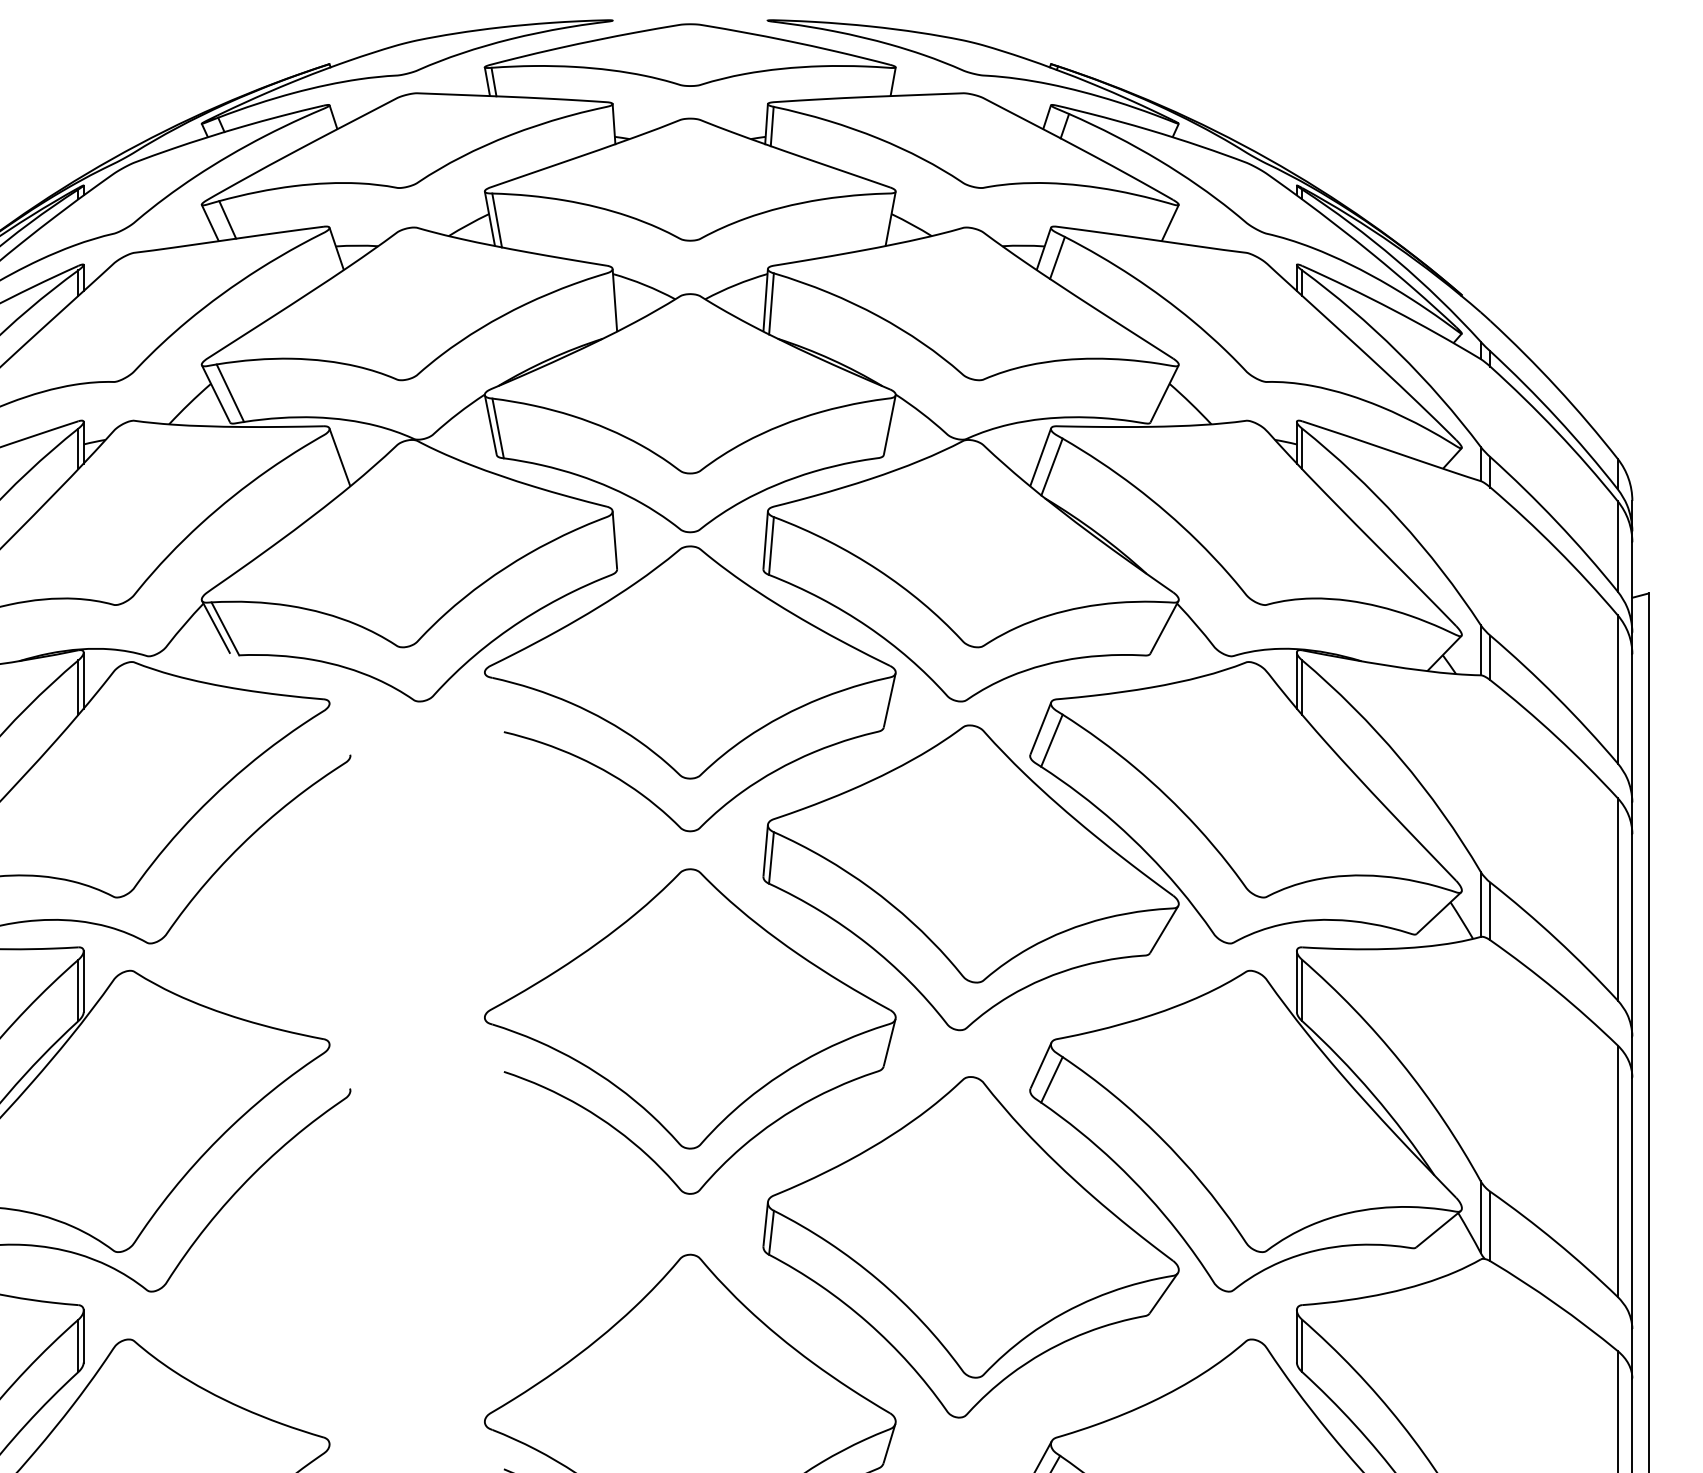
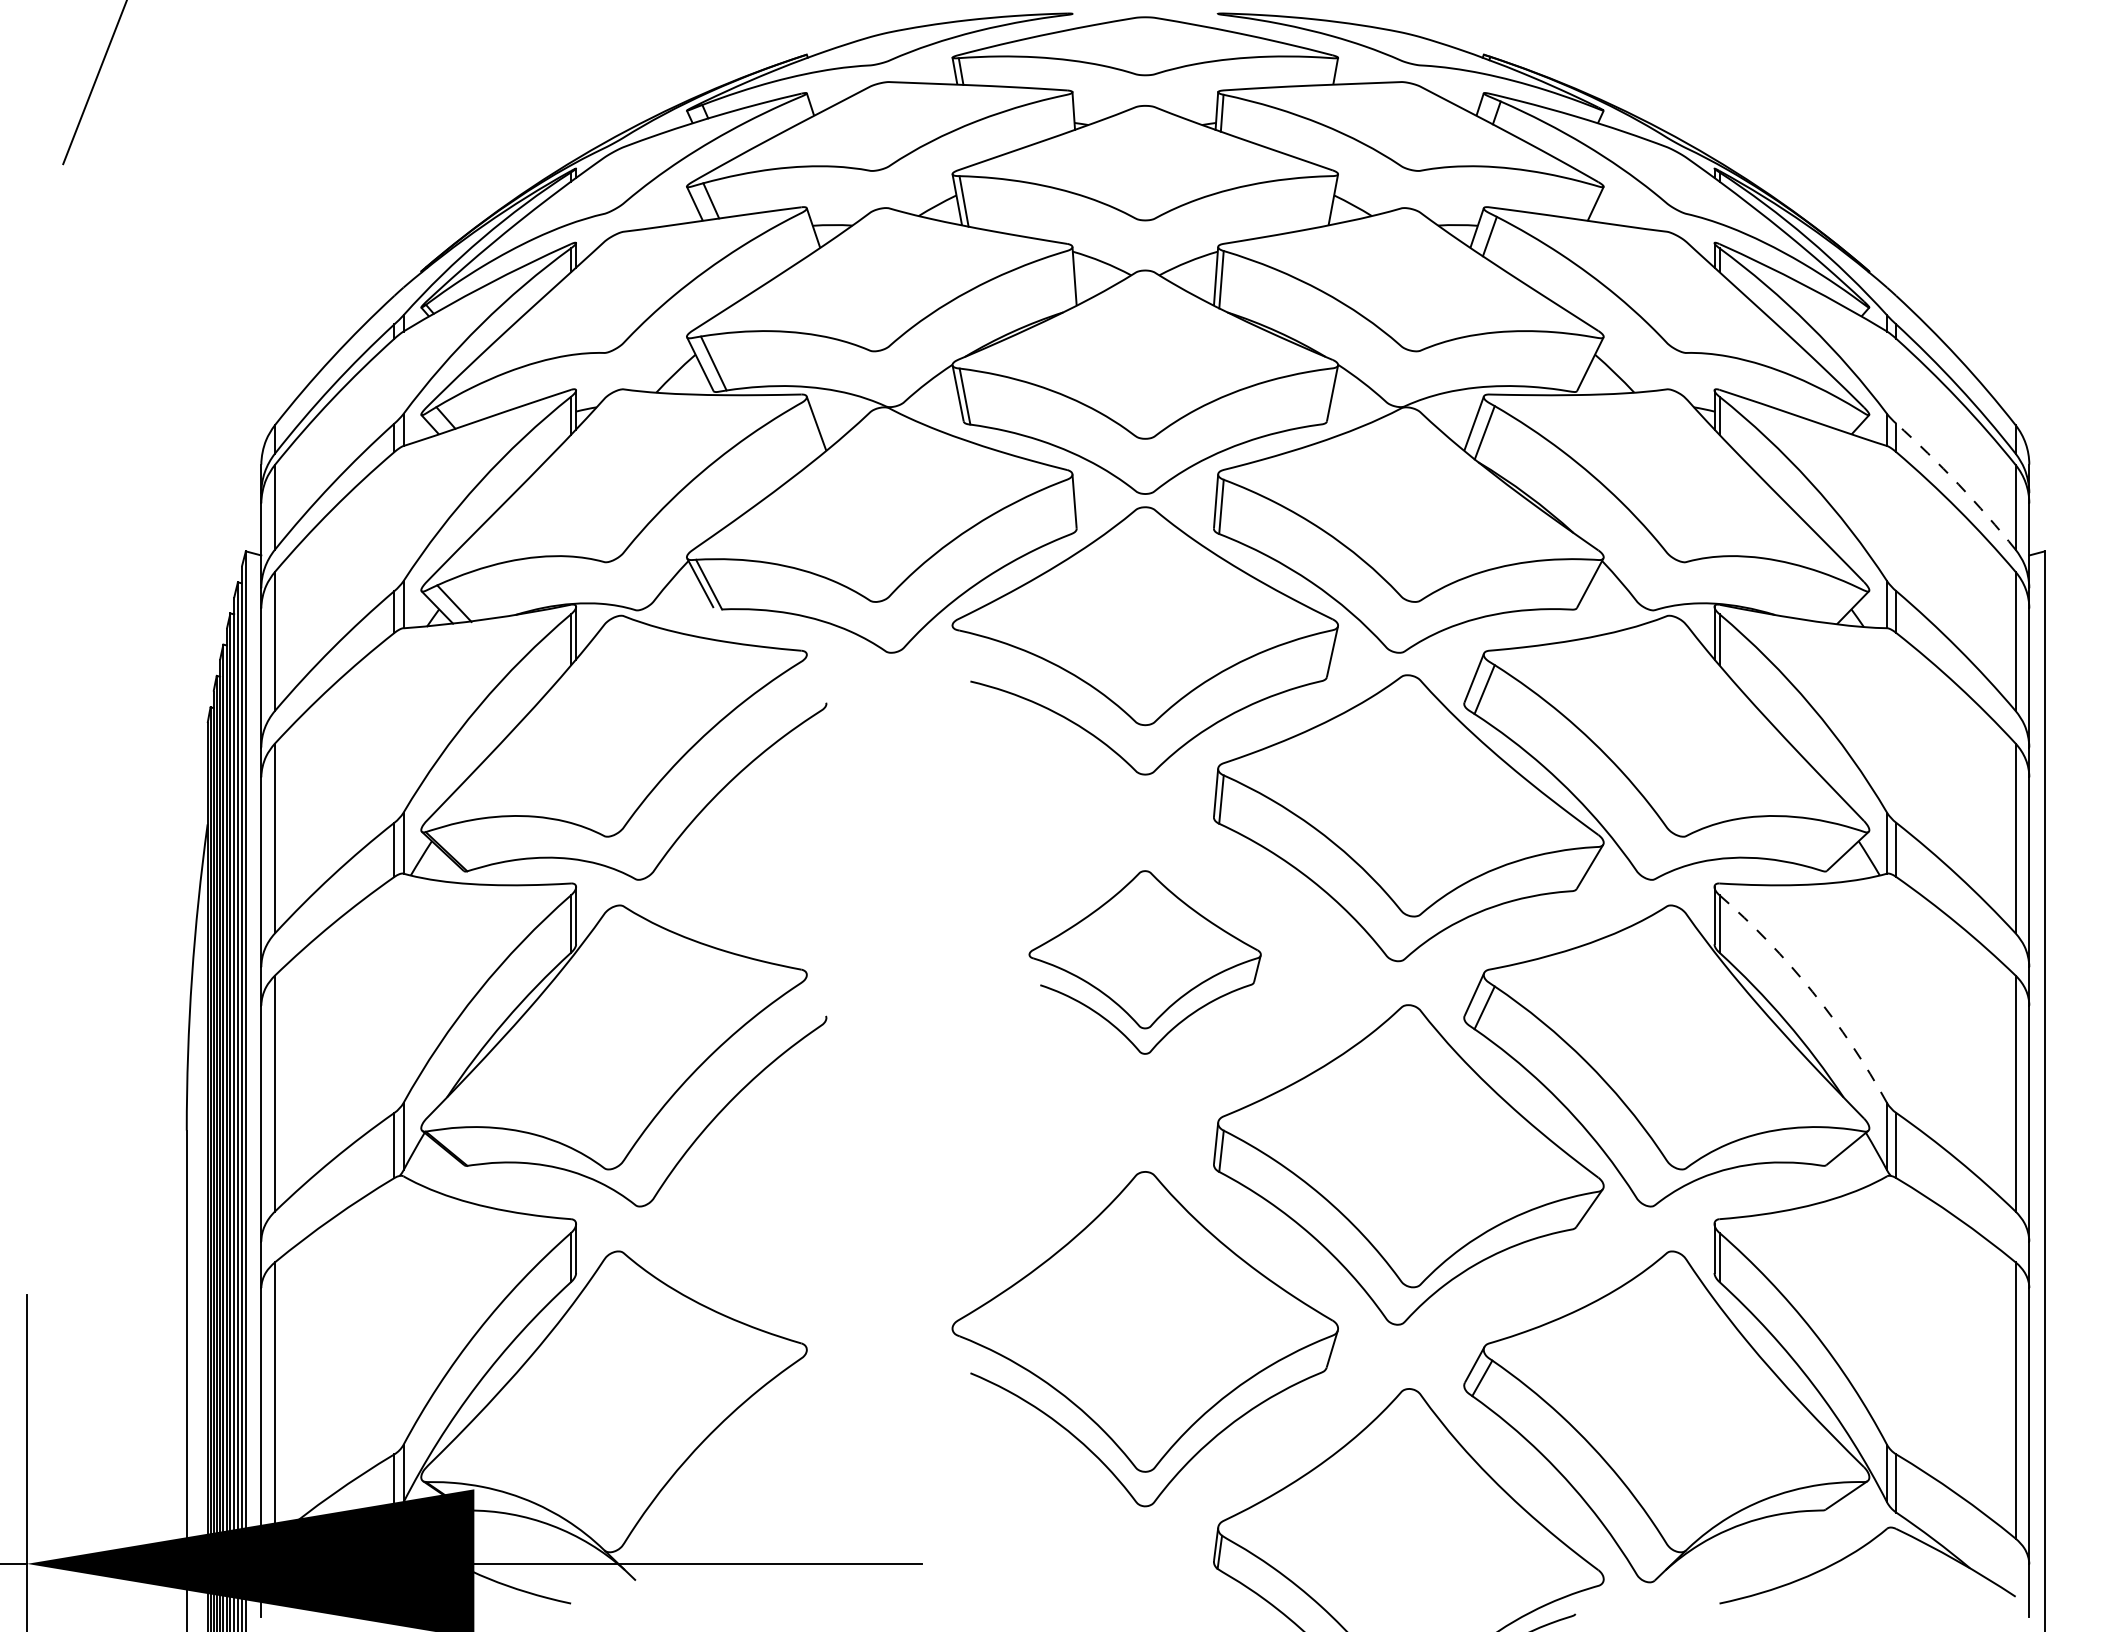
arc: (1556, 522) -> (1958, 484), solid -> dashed
part: (689, 1031) -> (1144, 962), size x0.6
arc: (1401, 1062) -> (1812, 991), solid -> dashed

